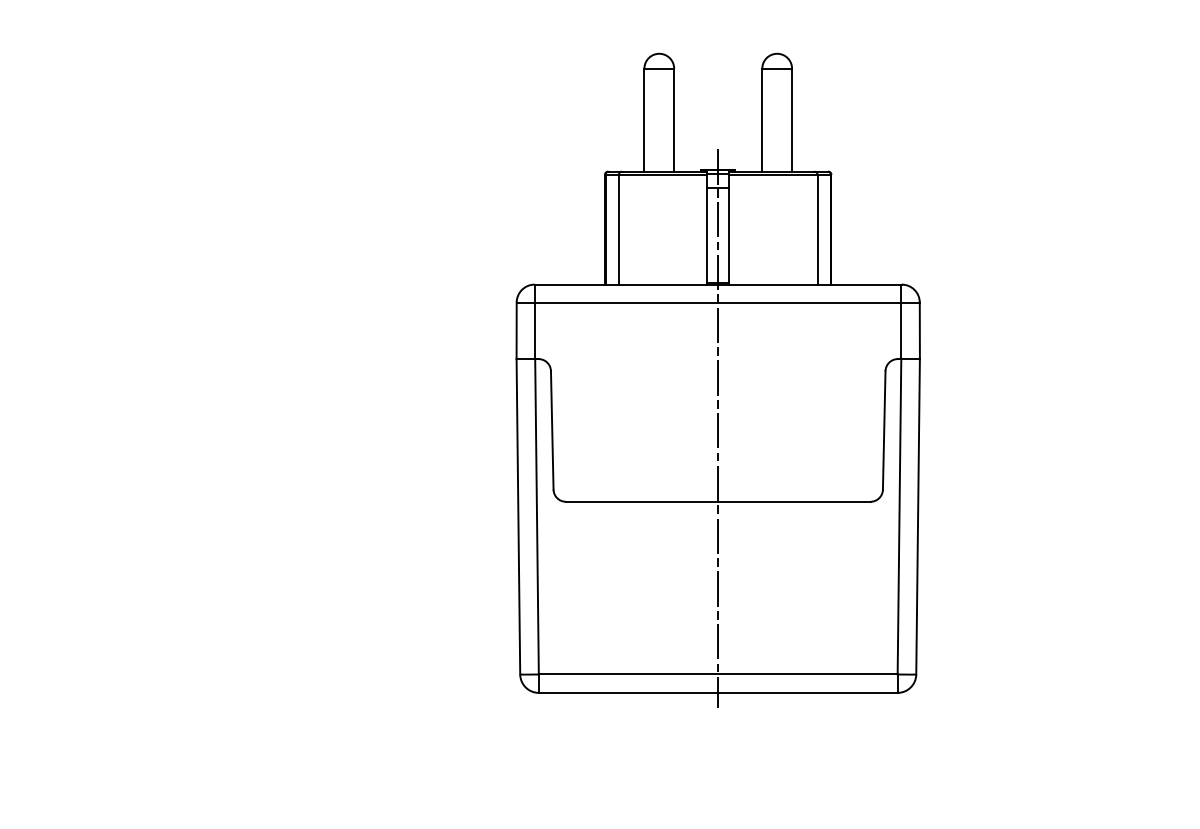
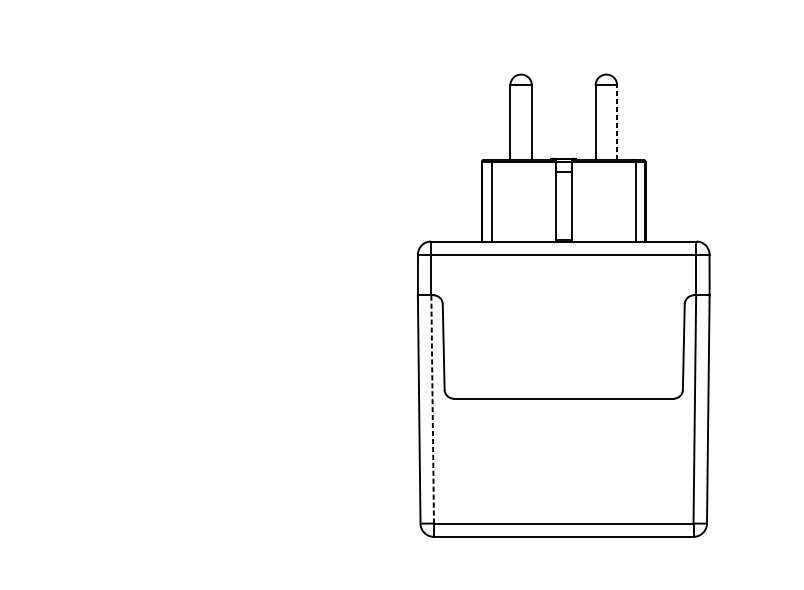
line: (792, 120) -> (617, 122), solid -> dashed
line: (718, 428) -> (563, 345), removed
line: (537, 516) -> (433, 409), solid -> dashed

